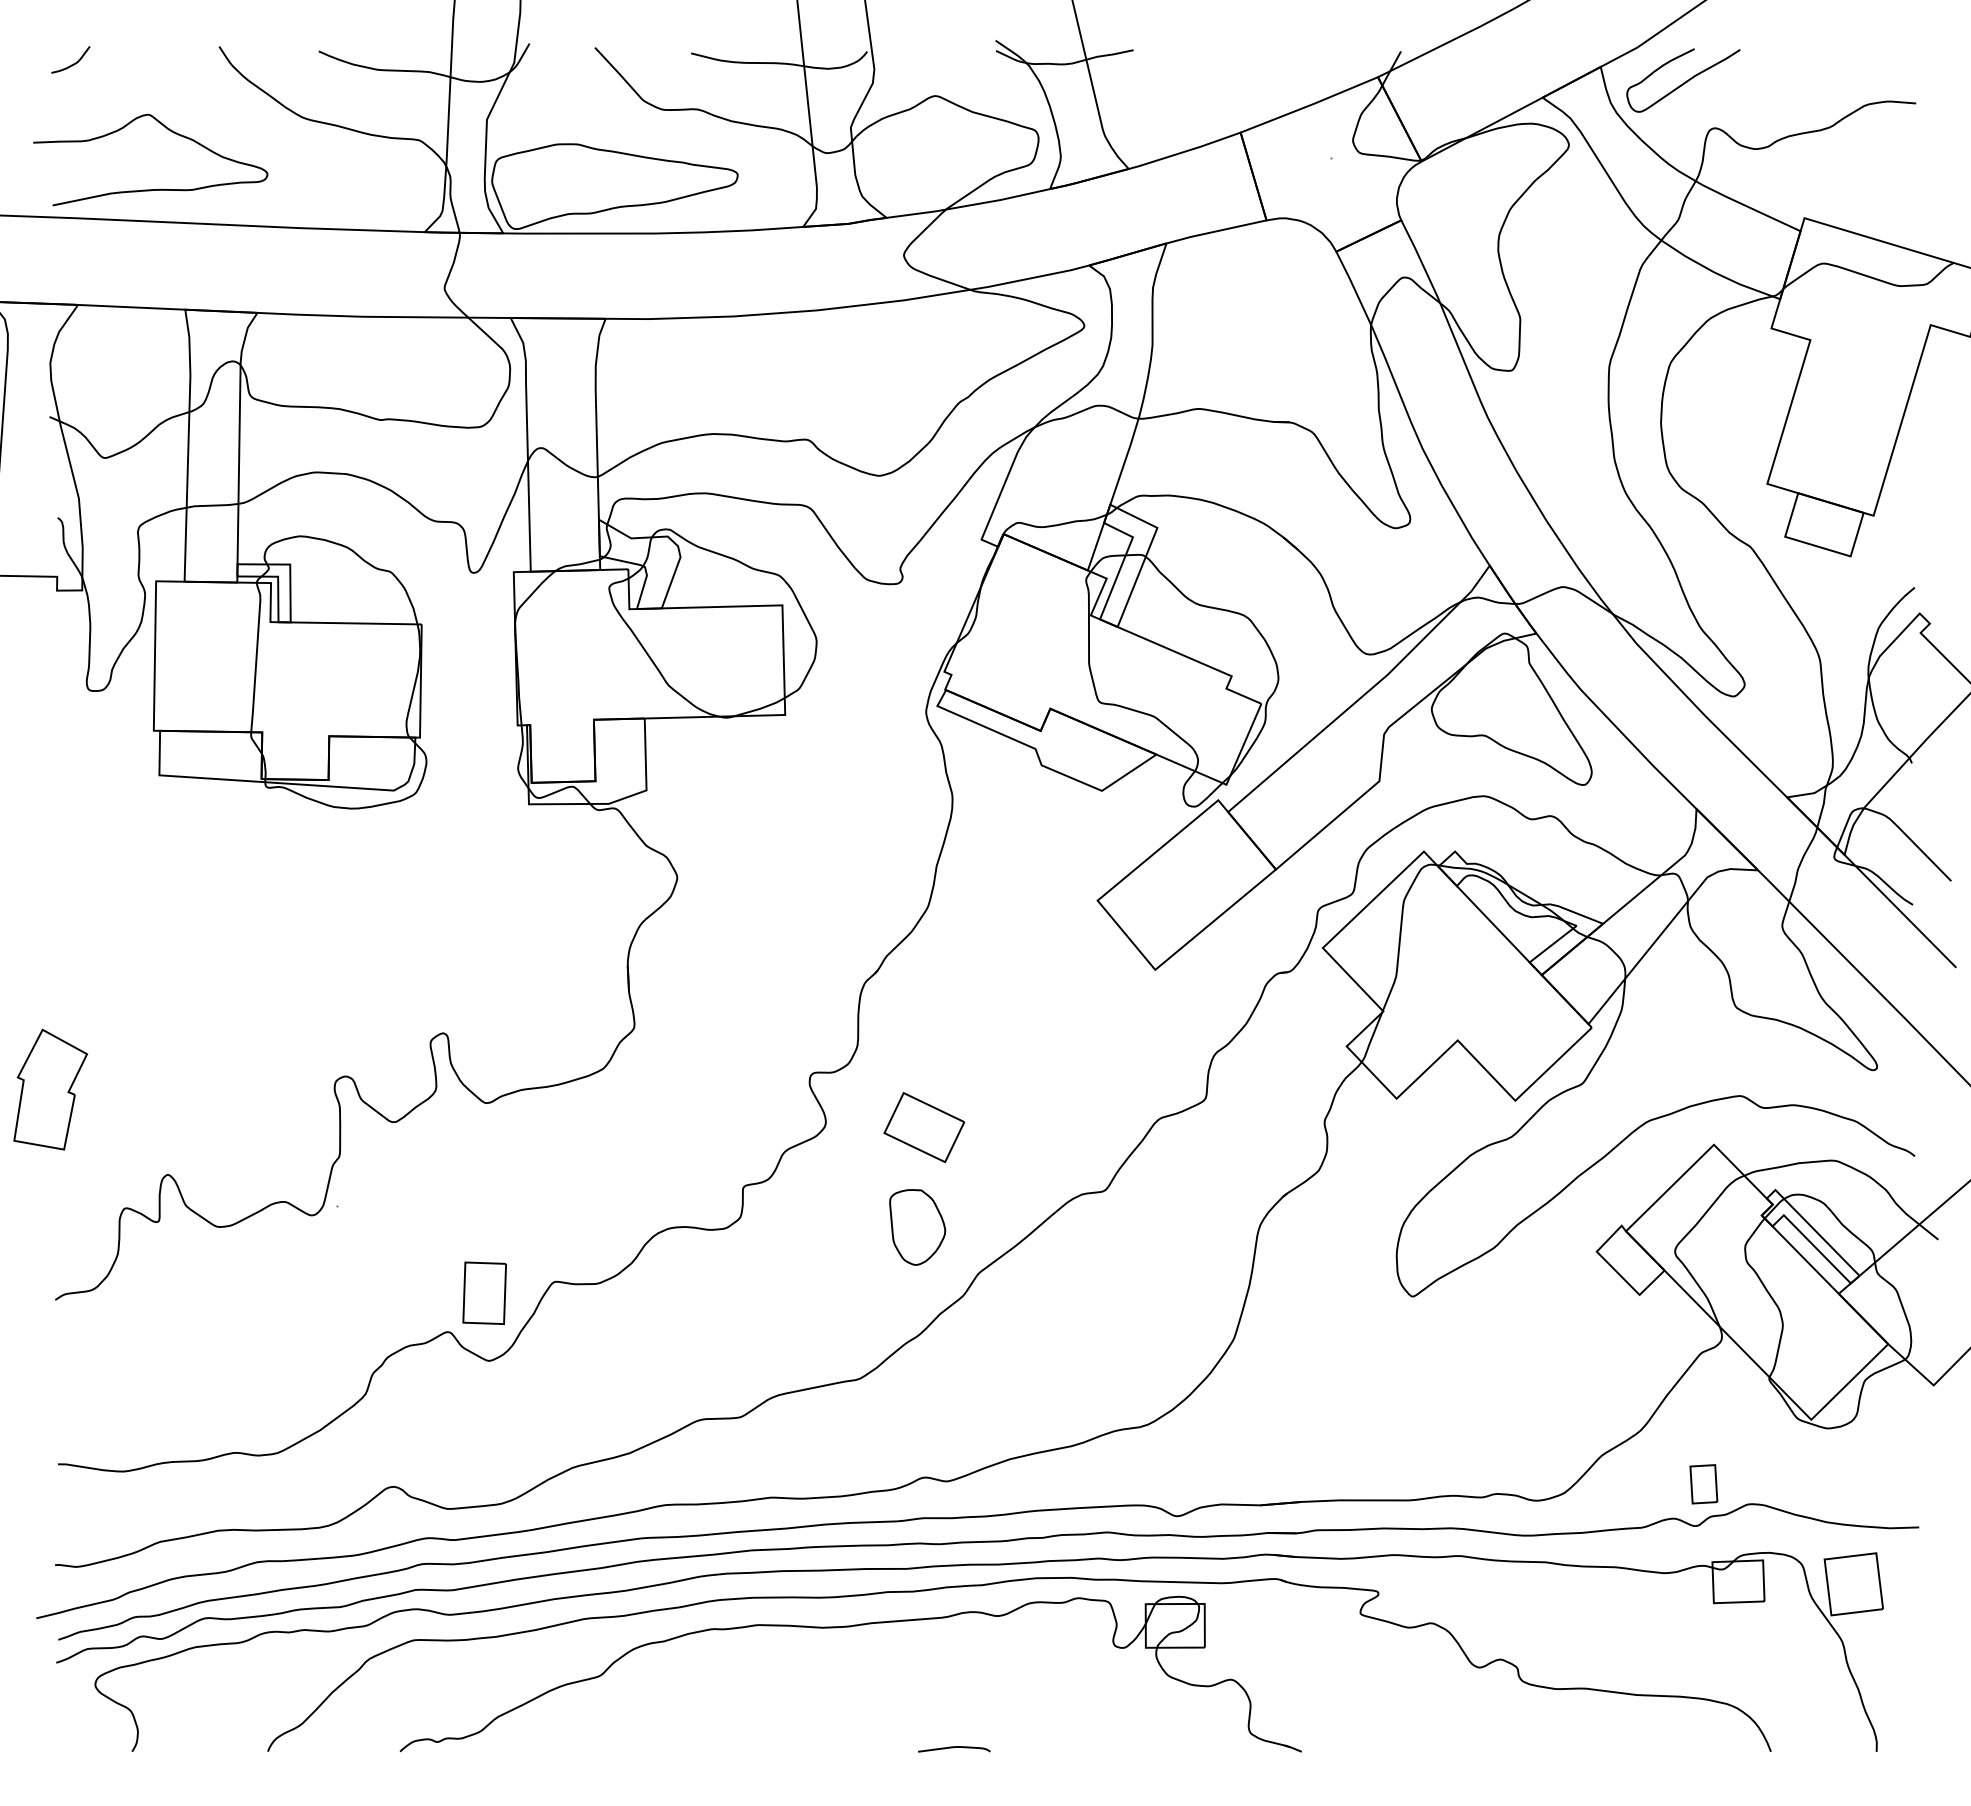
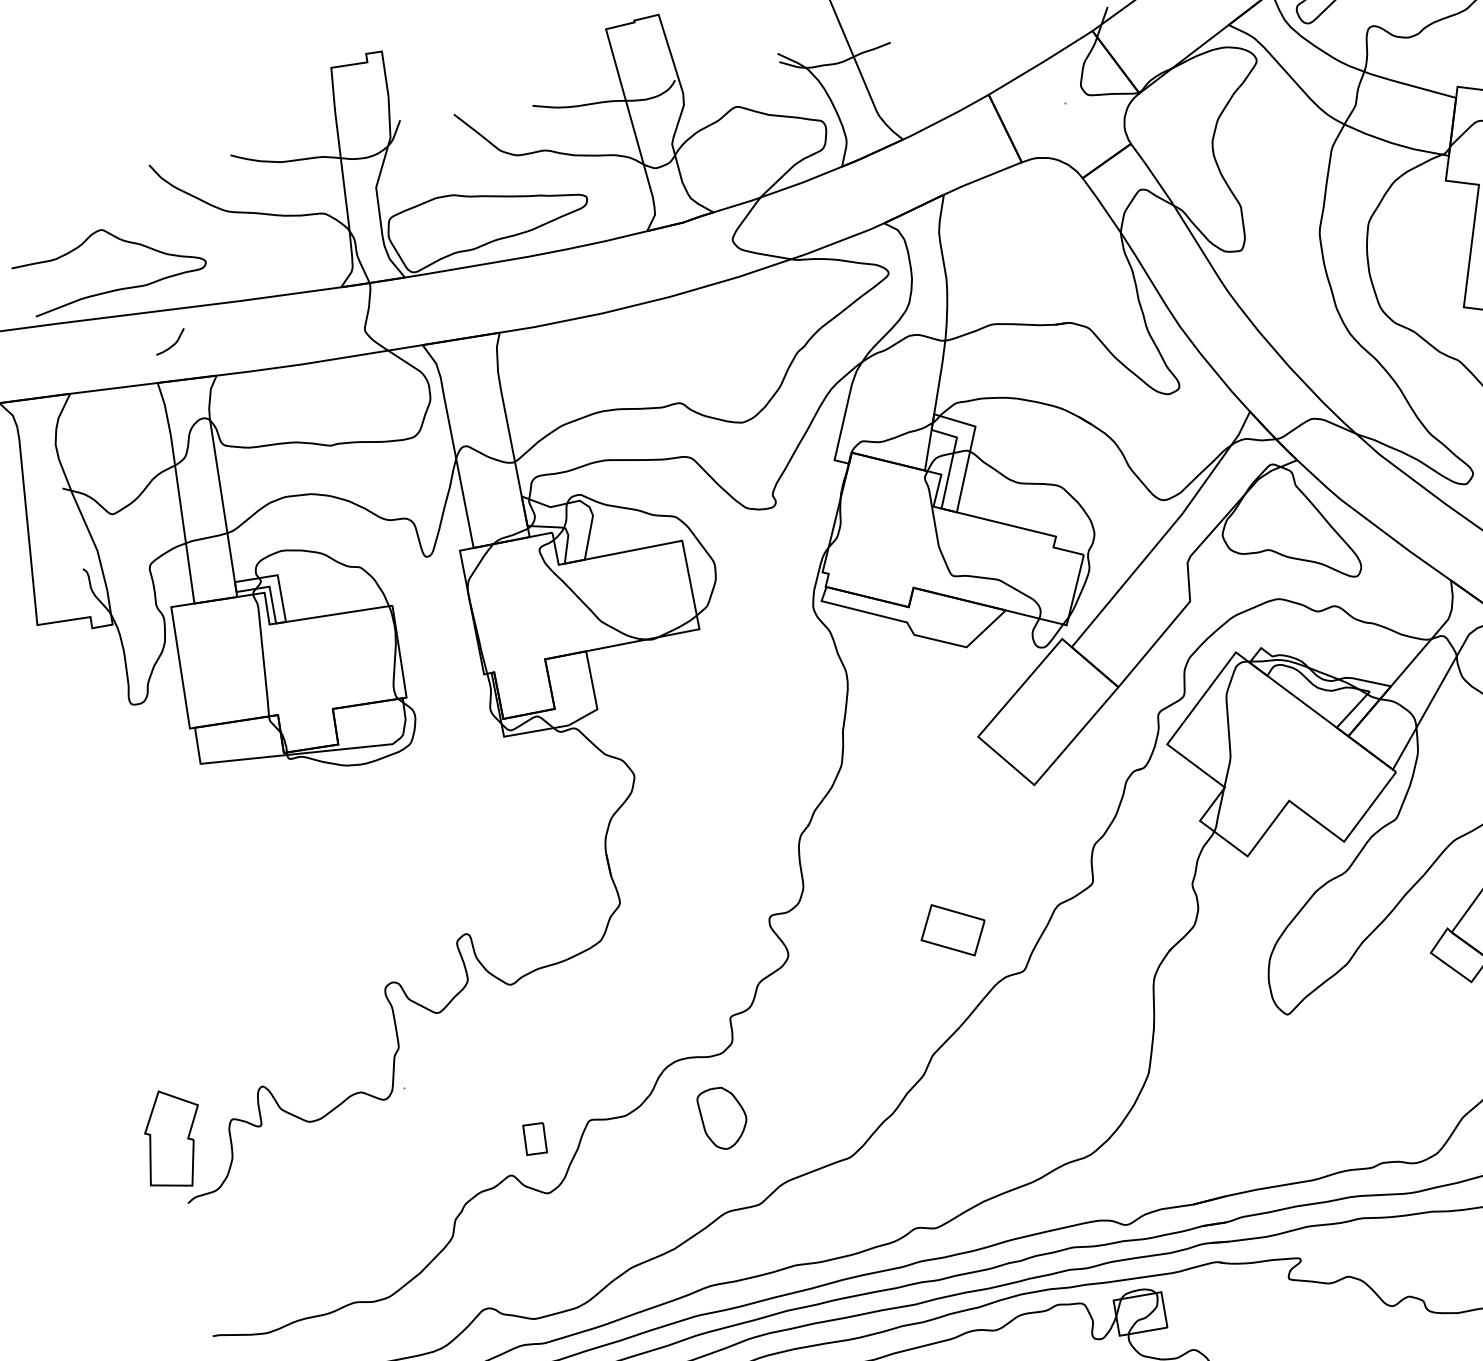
curve: (73, 63) -> (173, 344), moved
part: (50, 1089) -> (173, 1138), moved
part: (923, 1127) -> (952, 930), moved
part: (917, 1227) -> (723, 1118), moved
part: (484, 1292) -> (534, 1138), size x0.6

